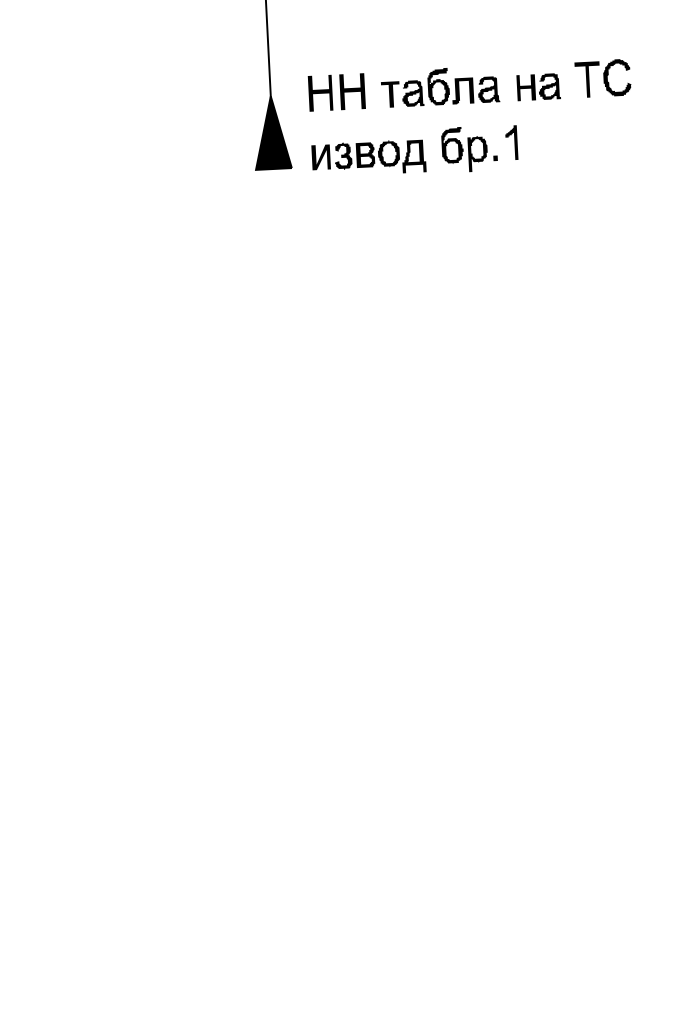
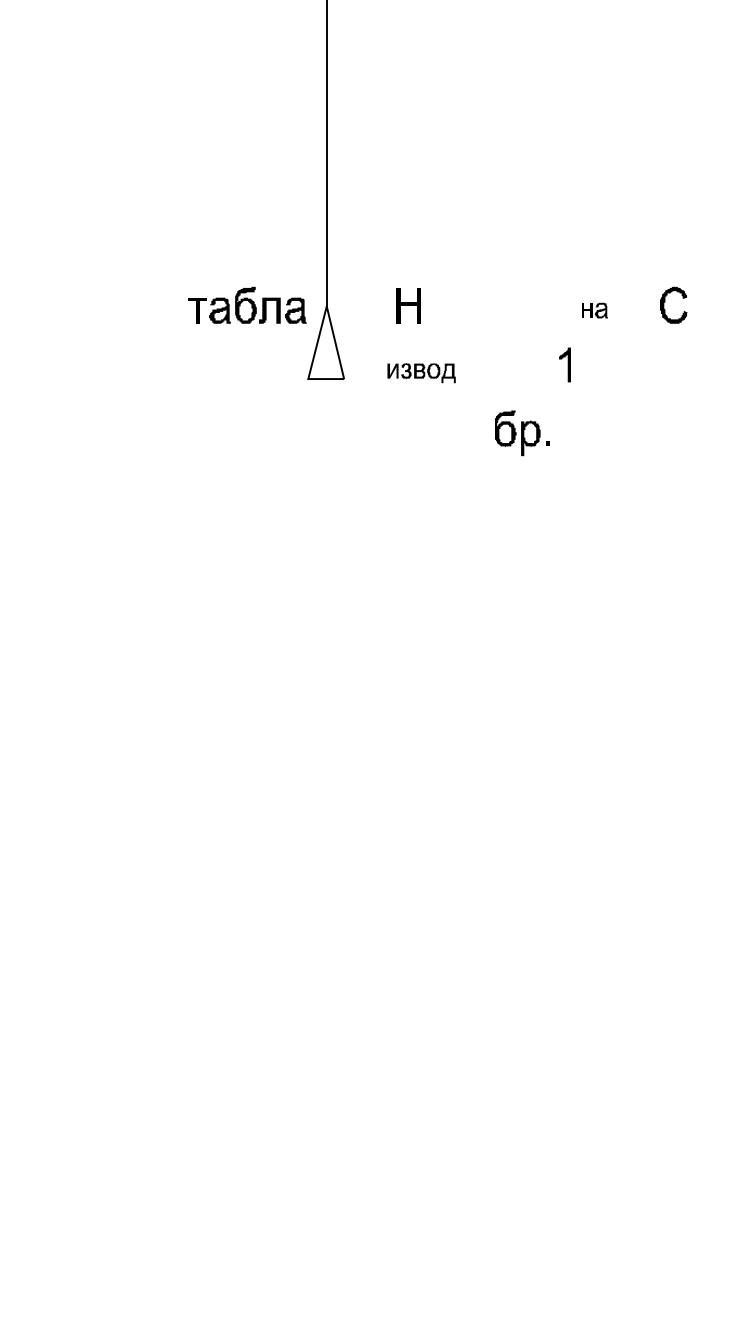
fill: (587, 79) -> (643, 305), removed
part: (440, 85) -> (247, 304), moved
part: (538, 86) -> (594, 310), size x0.6
part: (320, 92) -> (376, 305), removed
fill: (272, 132) -> (326, 342), removed
part: (469, 149) -> (522, 433), moved
part: (368, 157) -> (421, 372), size x0.6

